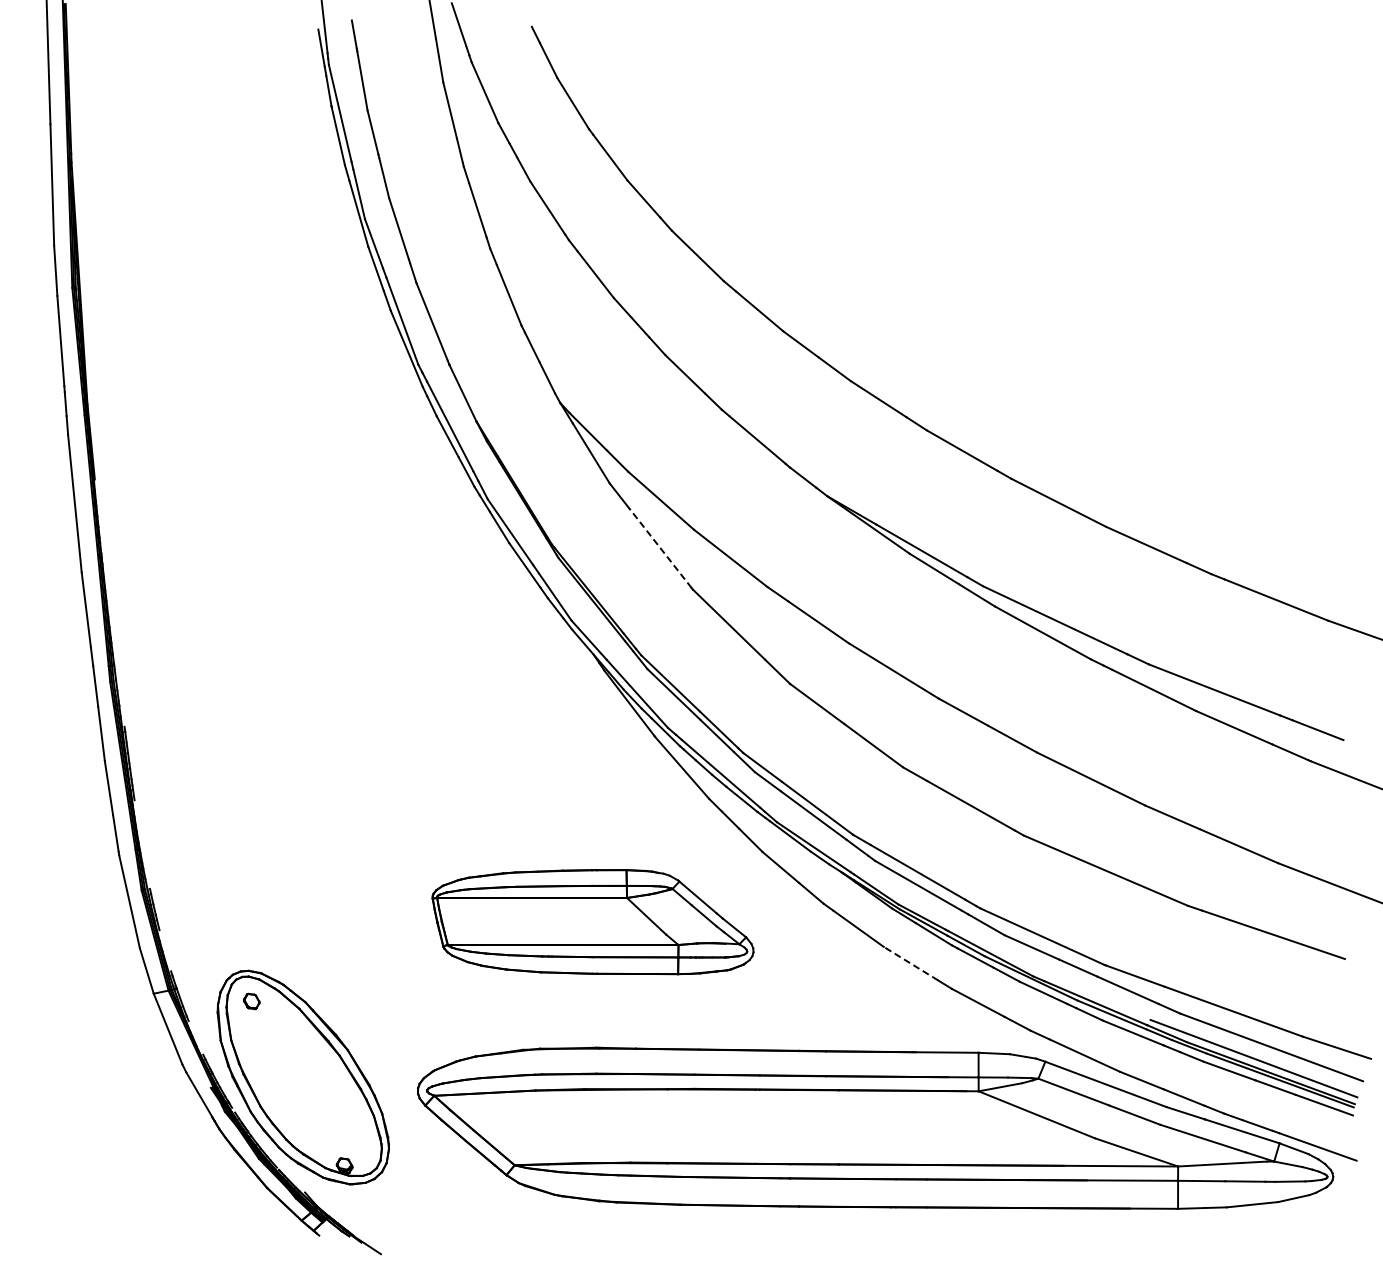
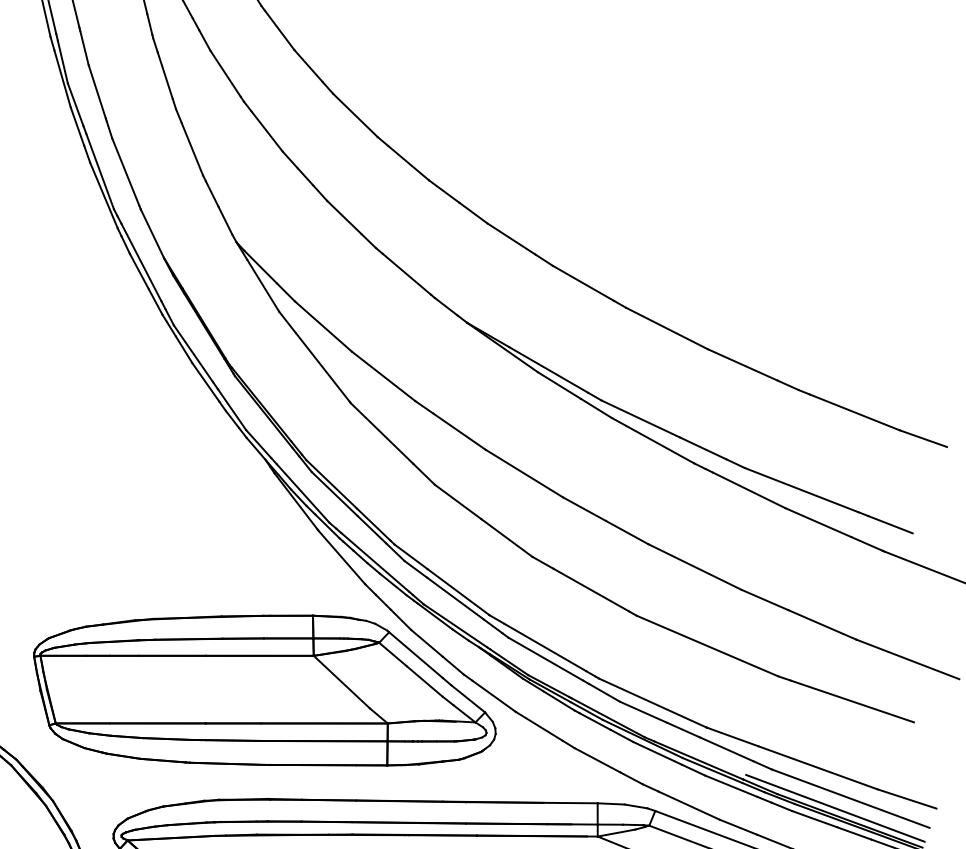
line: (660, 548) -> (323, 367), dashed -> solid
part: (592, 921) -> (264, 689), size x1.67
line: (910, 963) -> (538, 726), dashed -> solid

